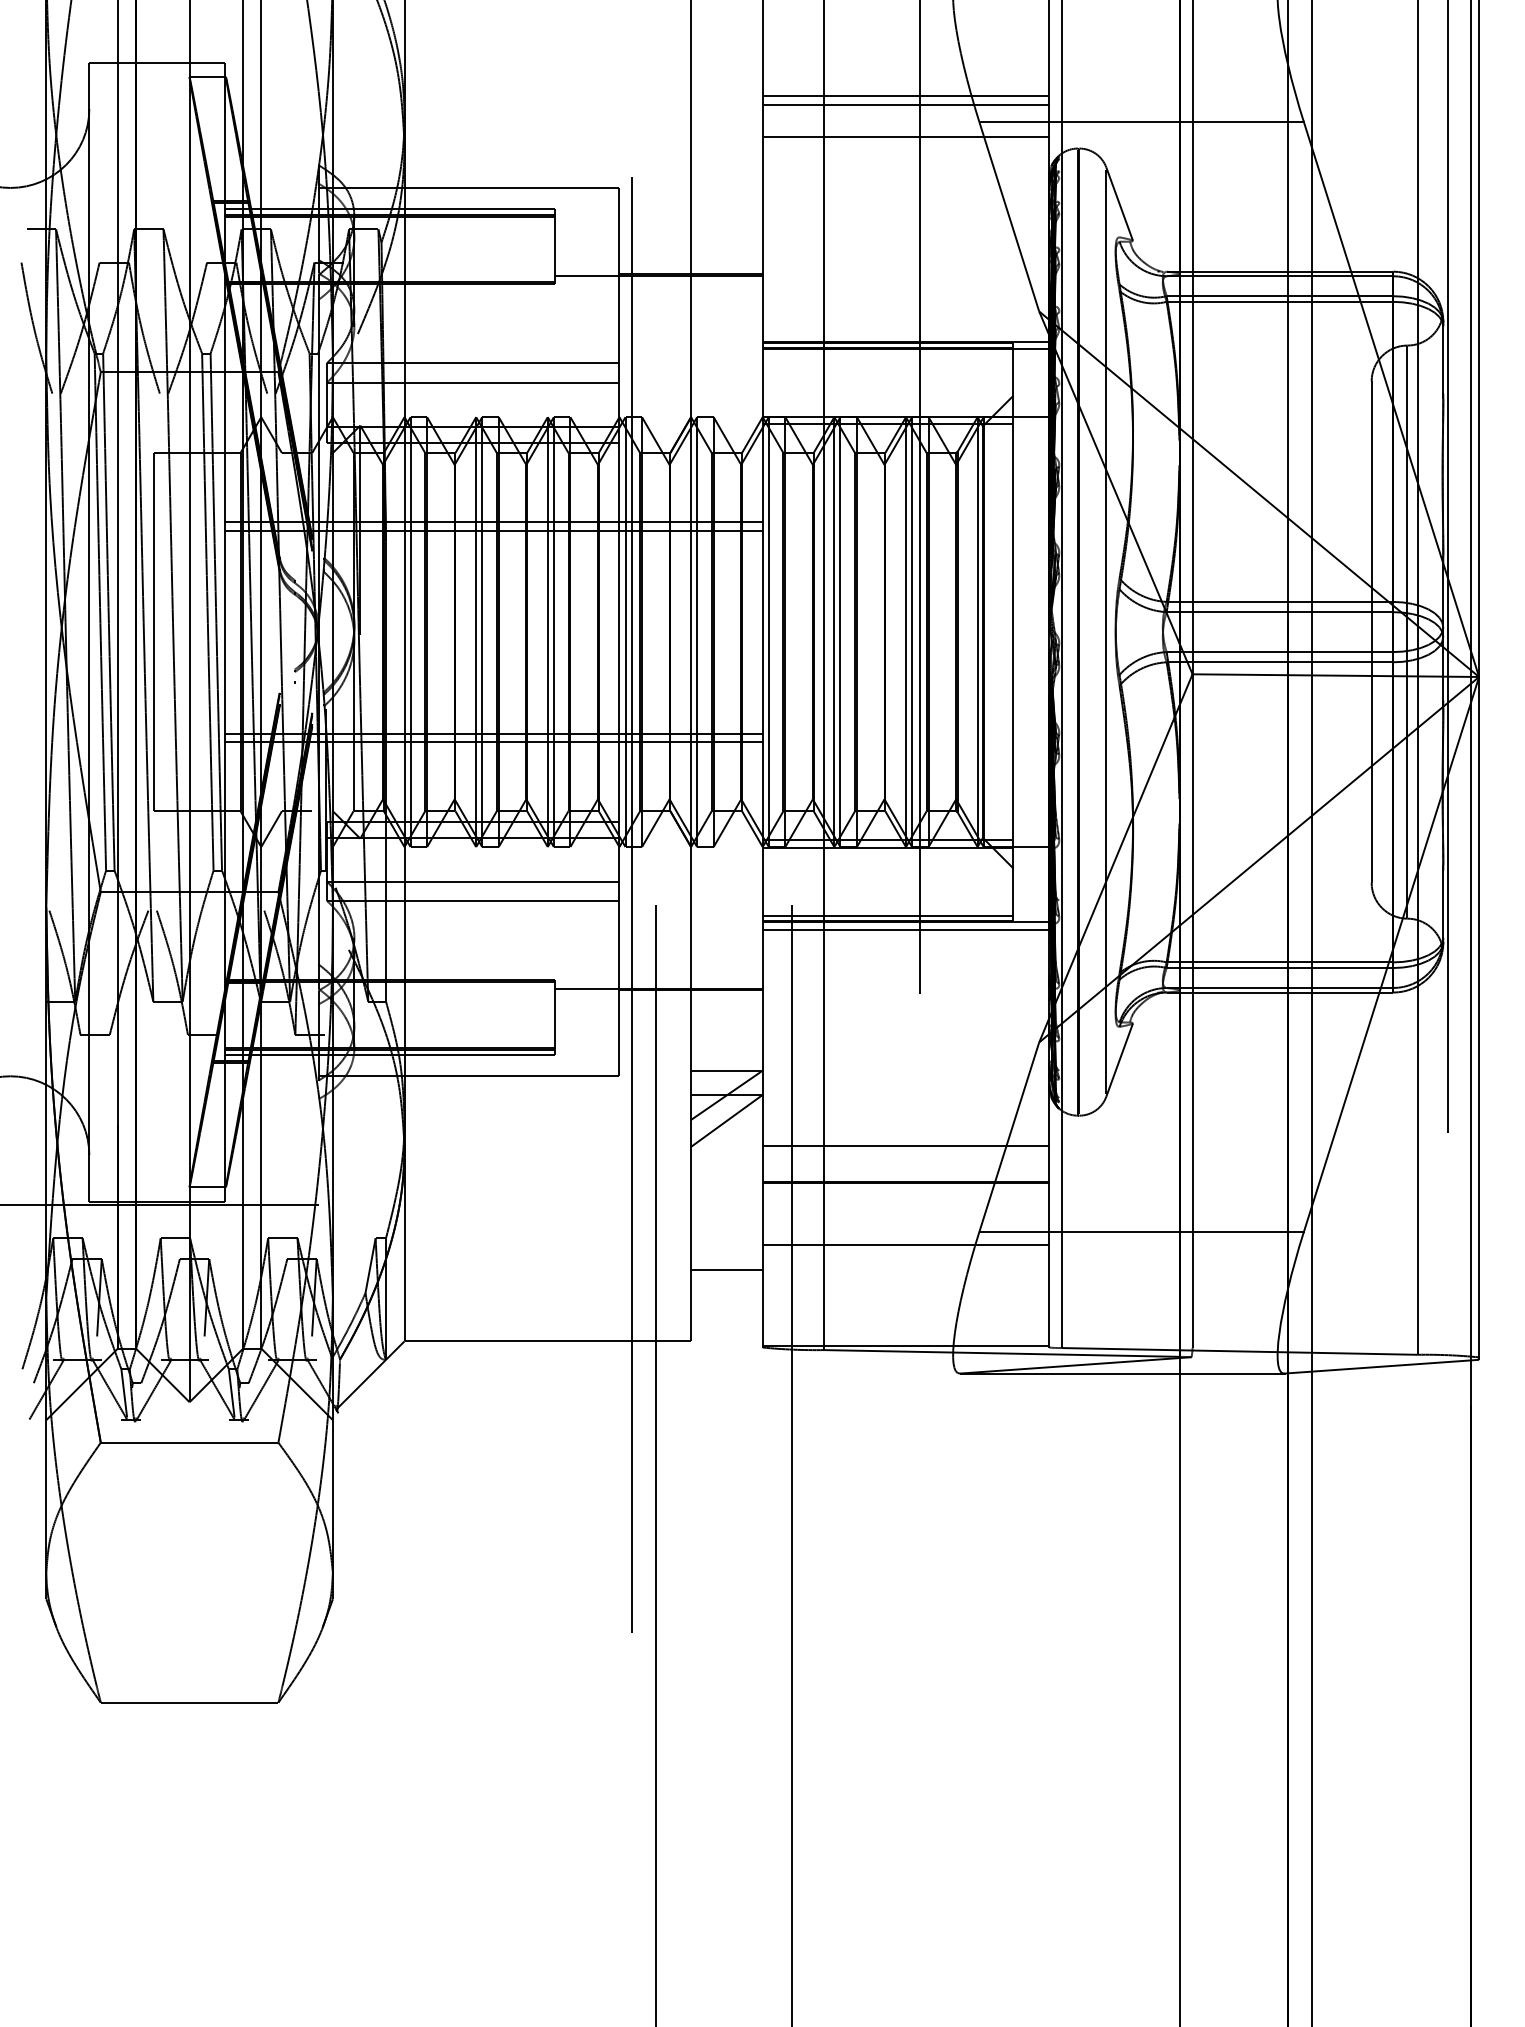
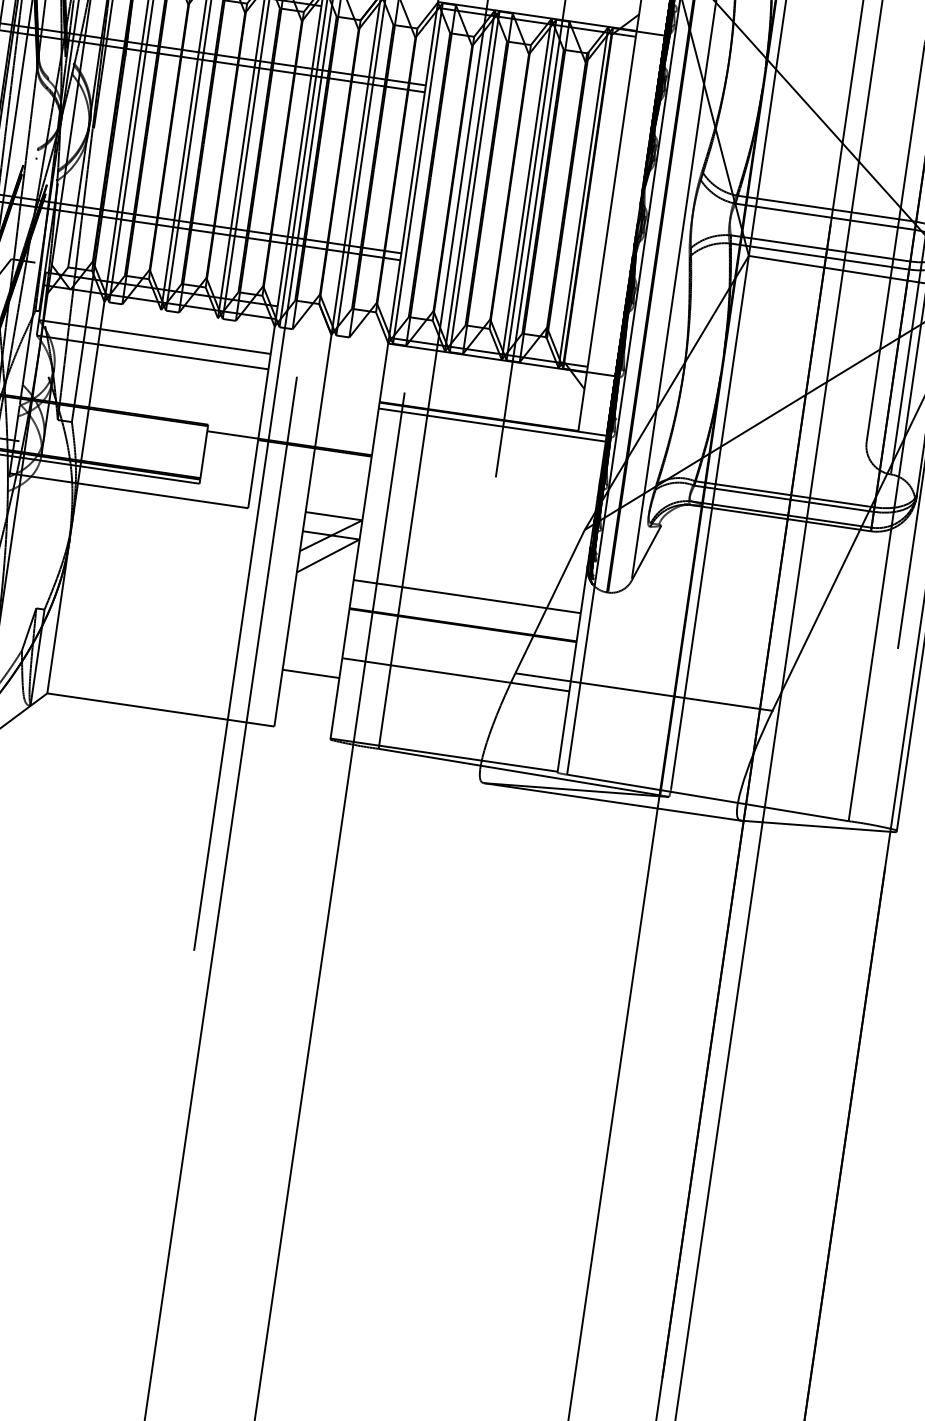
line: (887, 915) -> (479, 411), removed

